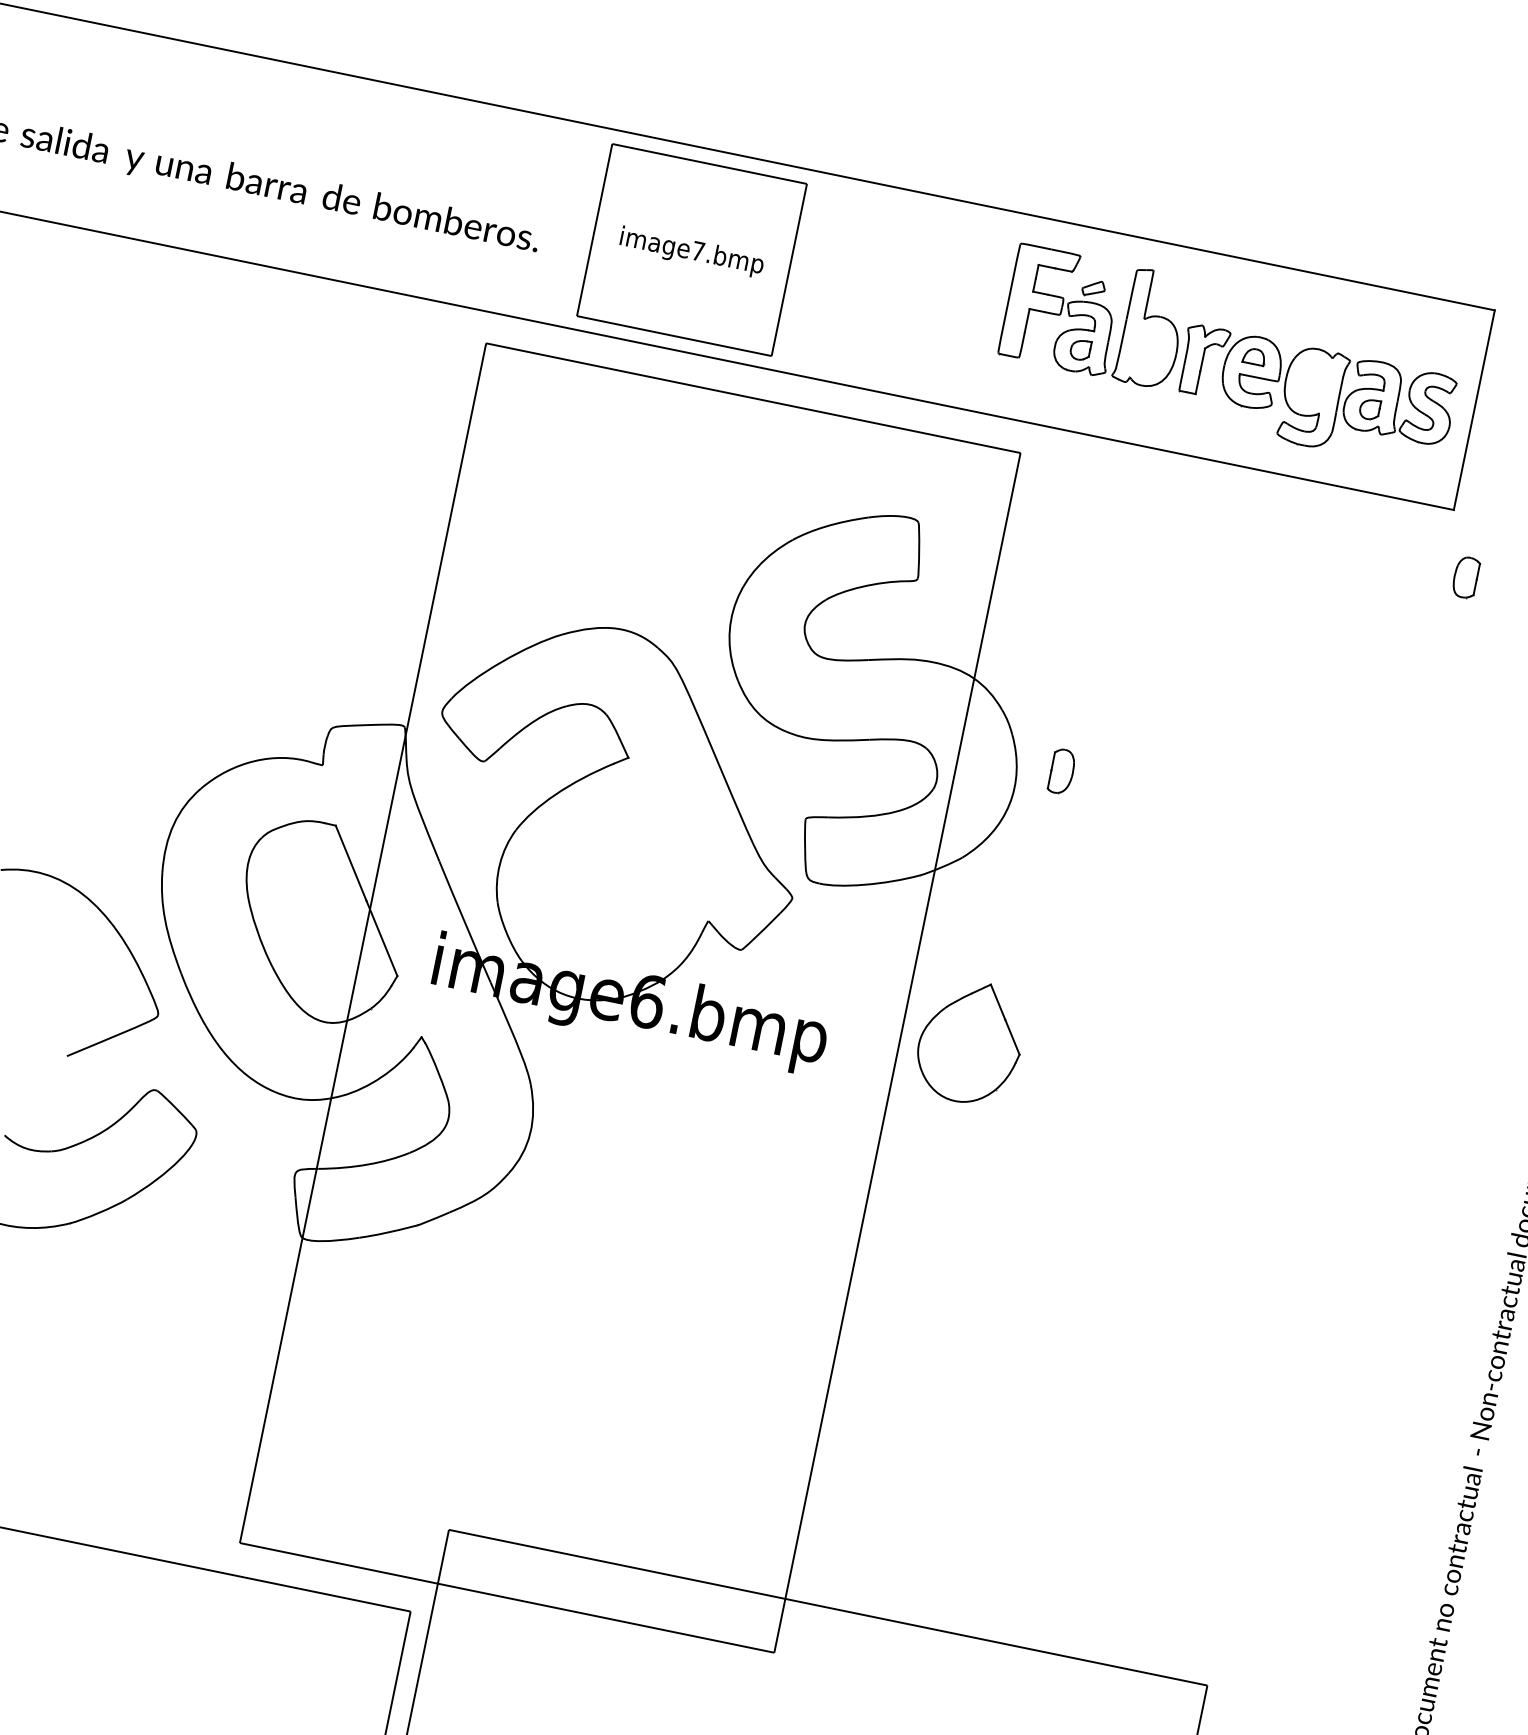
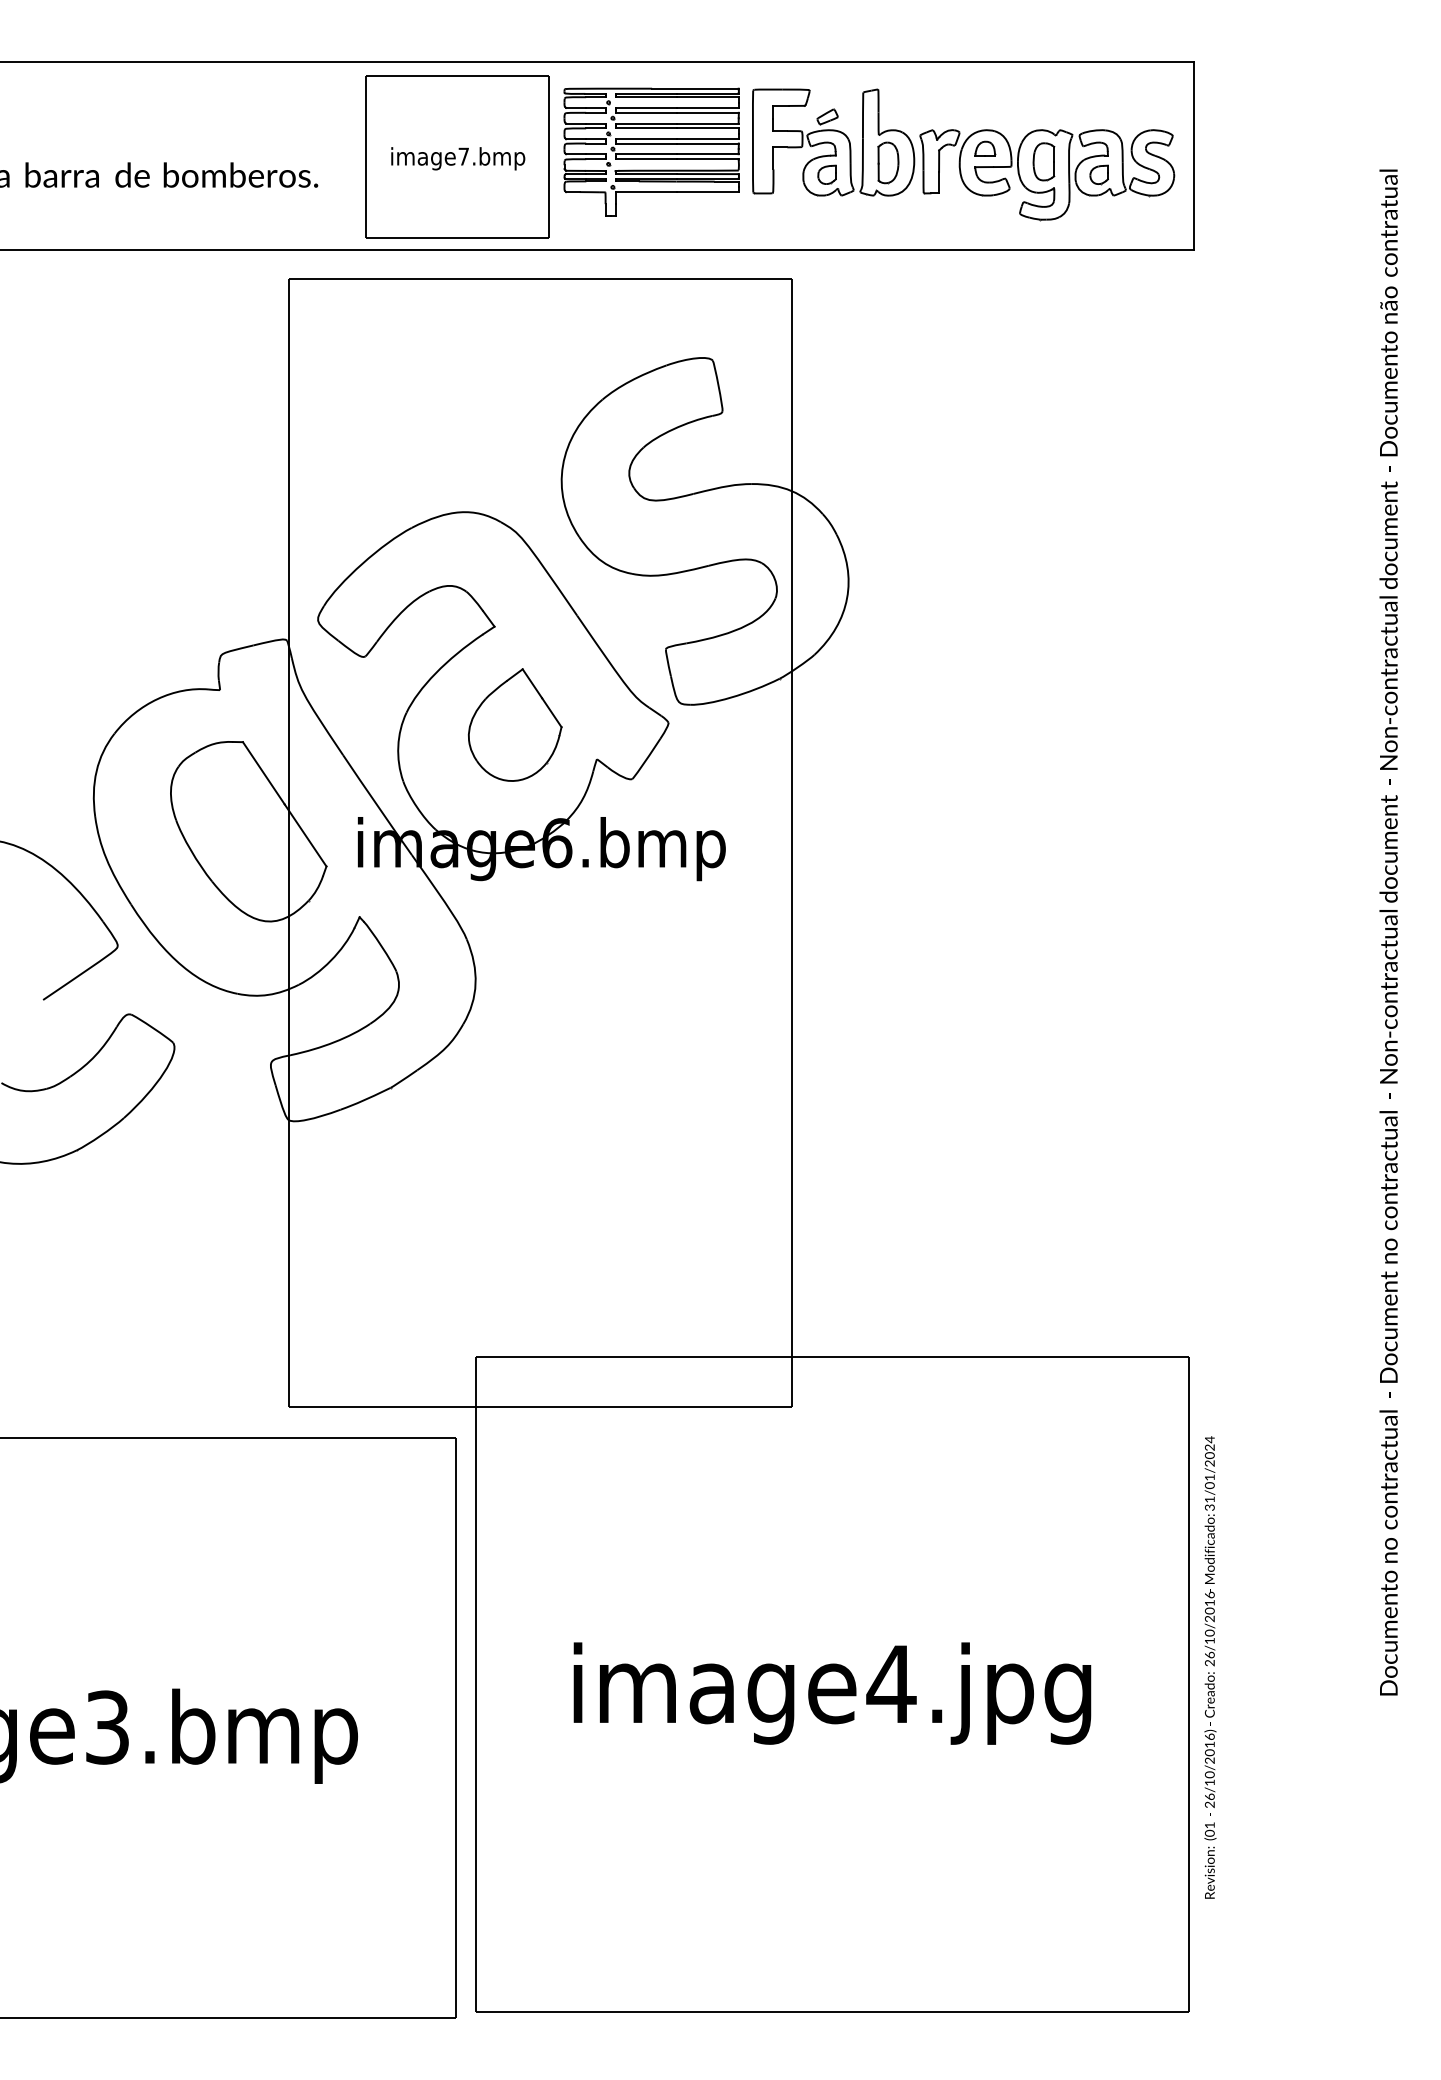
part: (899, 286) -> (651, 151), added
part: (1465, 577) -> (1043, 161), moved
part: (1062, 771) -> (888, 162), moved
part: (970, 1041) -> (514, 724), moved

